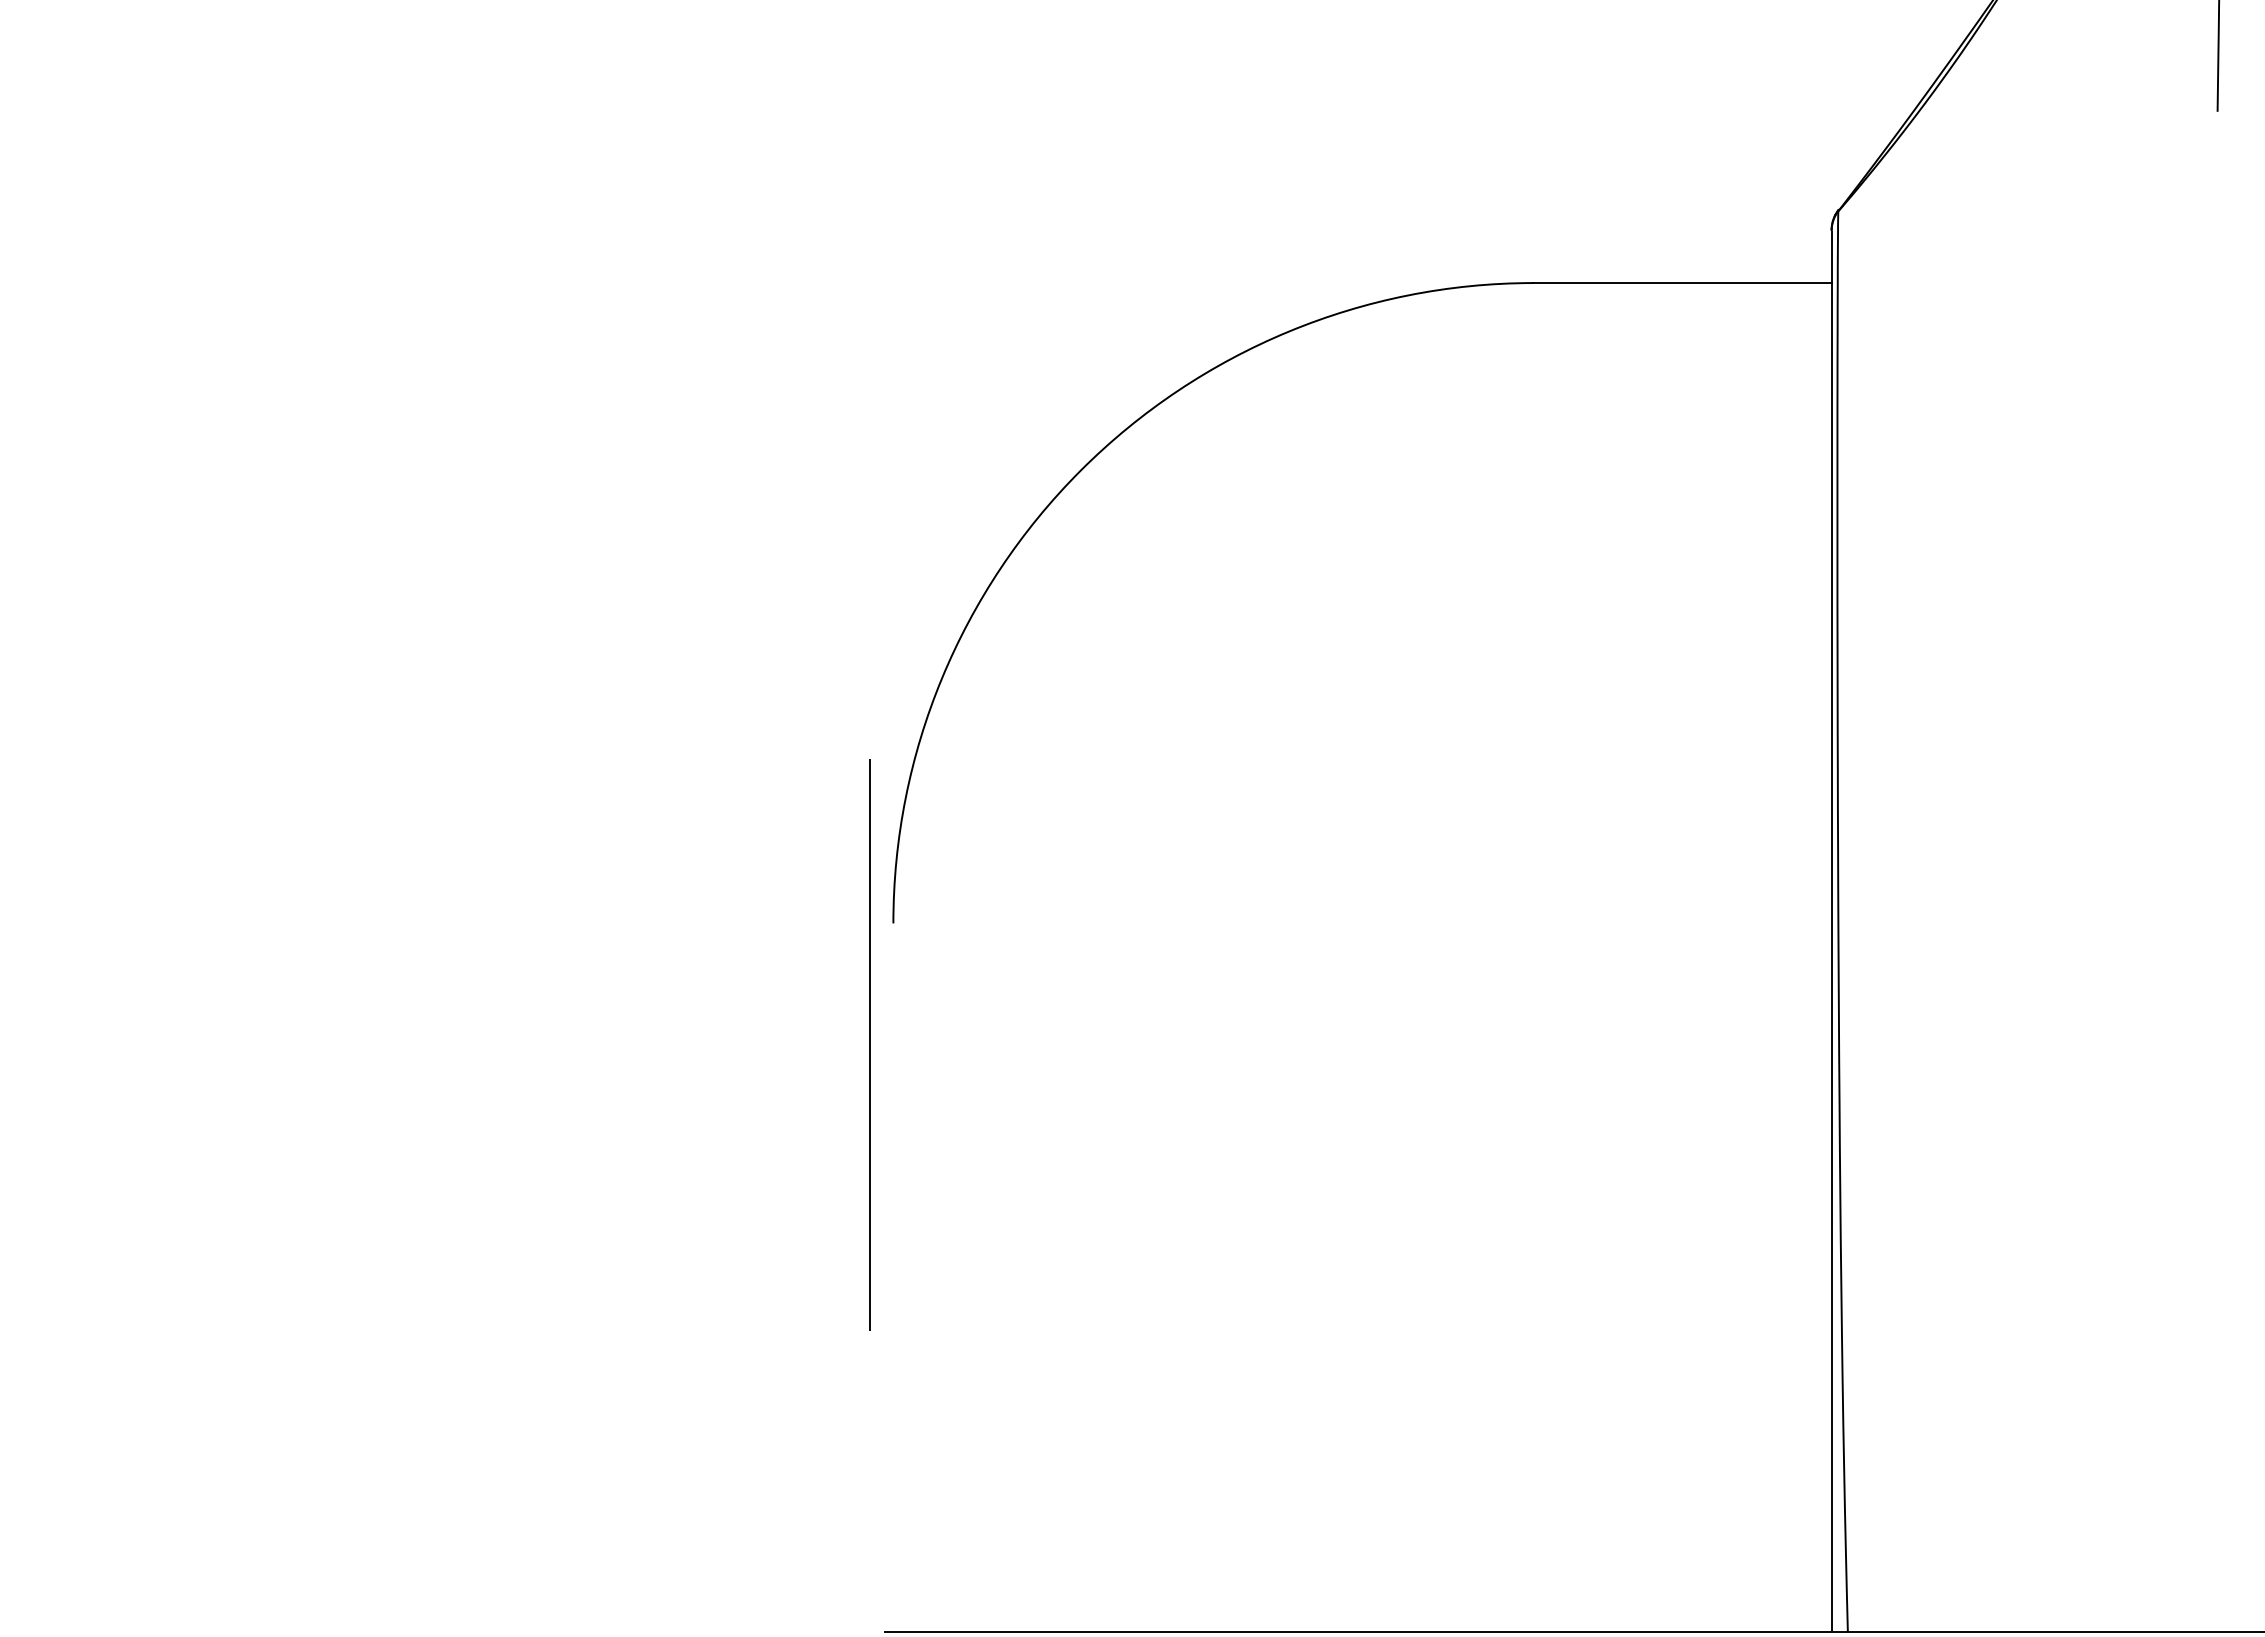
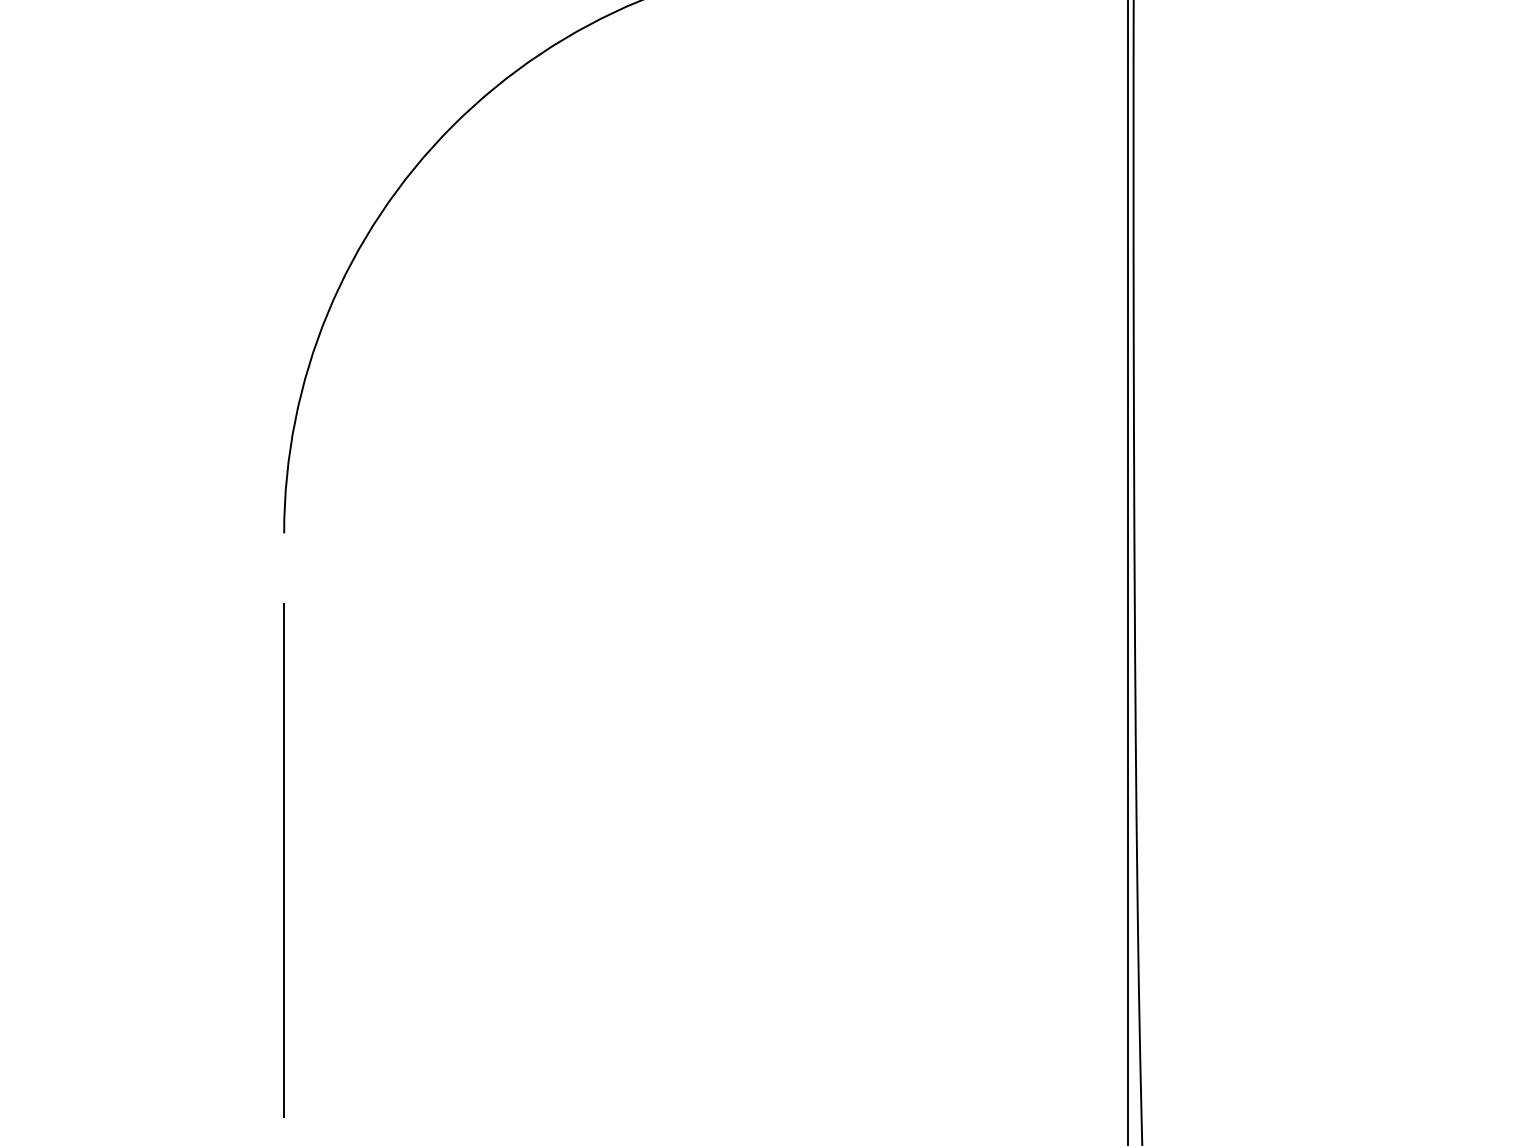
line: (869, 1044) -> (283, 860), moved

